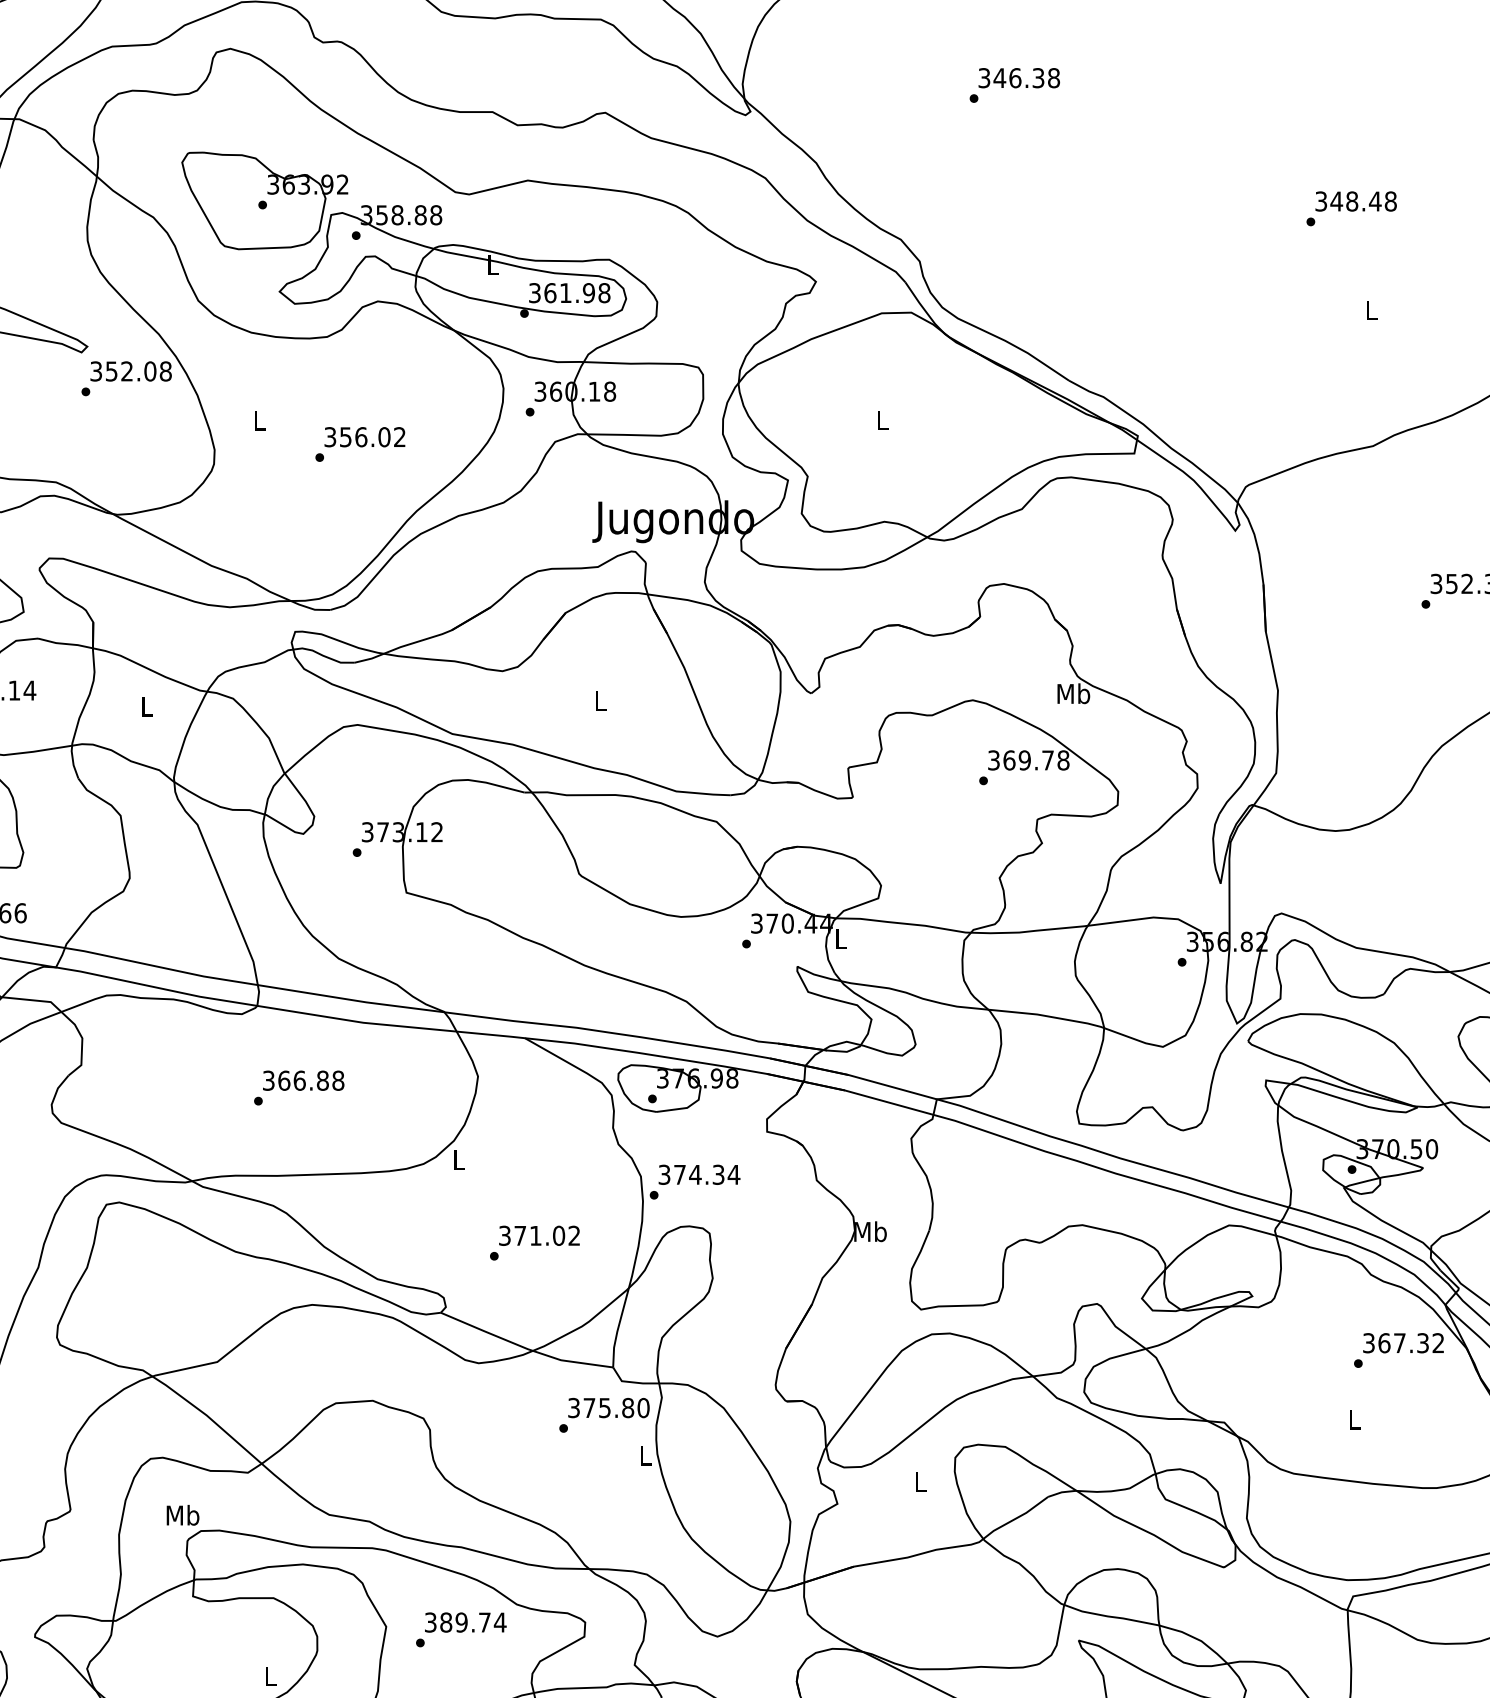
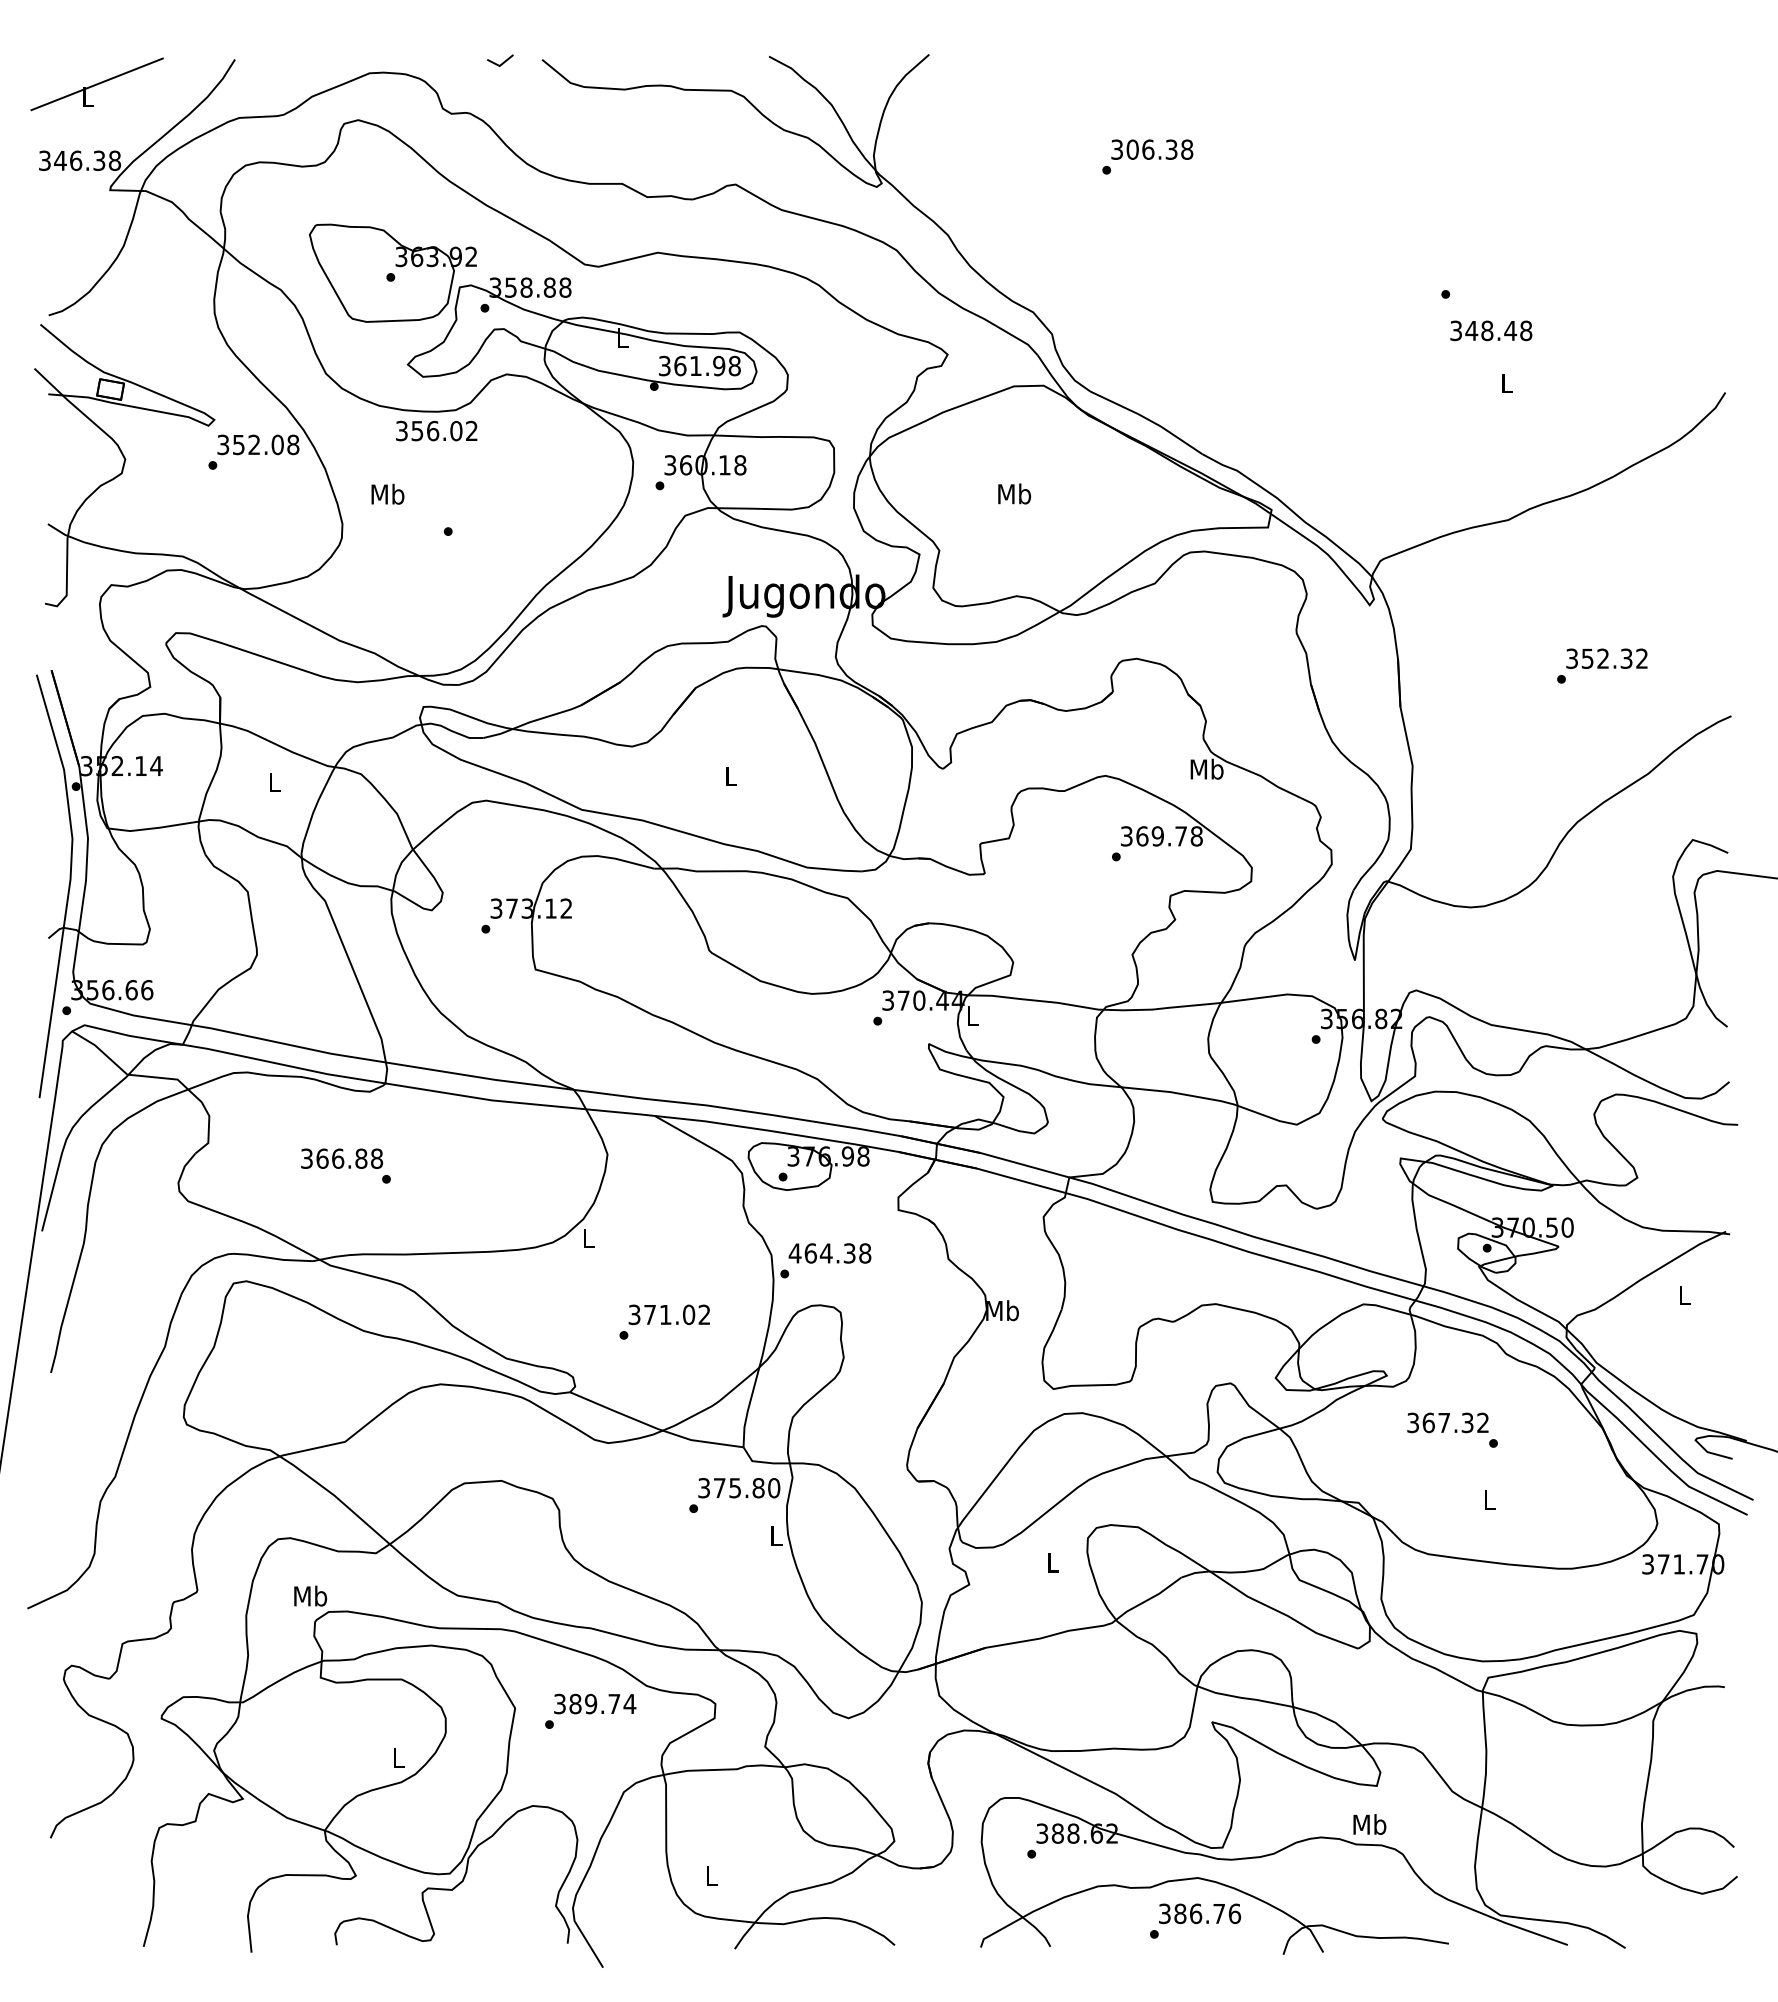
text: (999, 77) -> (1132, 149), 346.38 -> 306.38
text: (1356, 201) -> (1491, 330), moved
text: (259, 419) -> (387, 493), L -> Mb
text: (882, 419) -> (1014, 493), L -> Mb
text: (364, 436) -> (436, 430), moved
text: (303, 1080) -> (341, 1158), moved
text: (698, 1174) -> (829, 1253), 374.34 -> 464.38
text: (1403, 1342) -> (1447, 1422), moved

